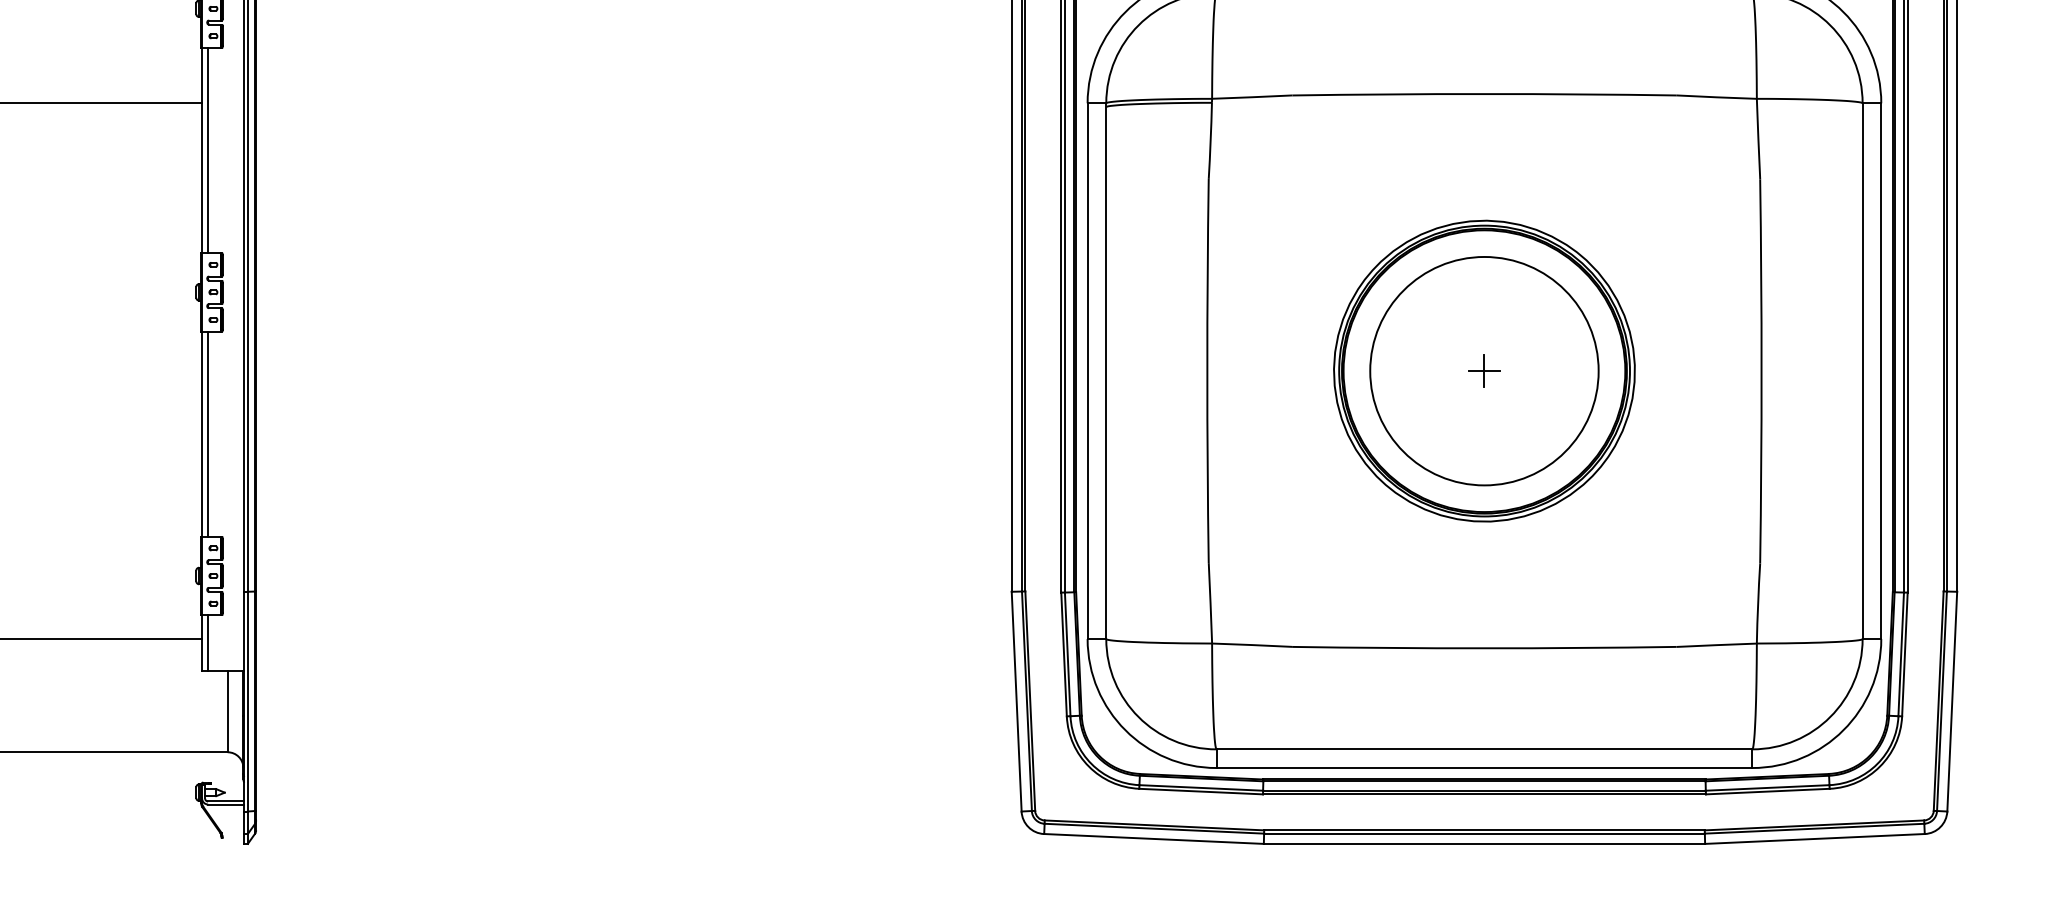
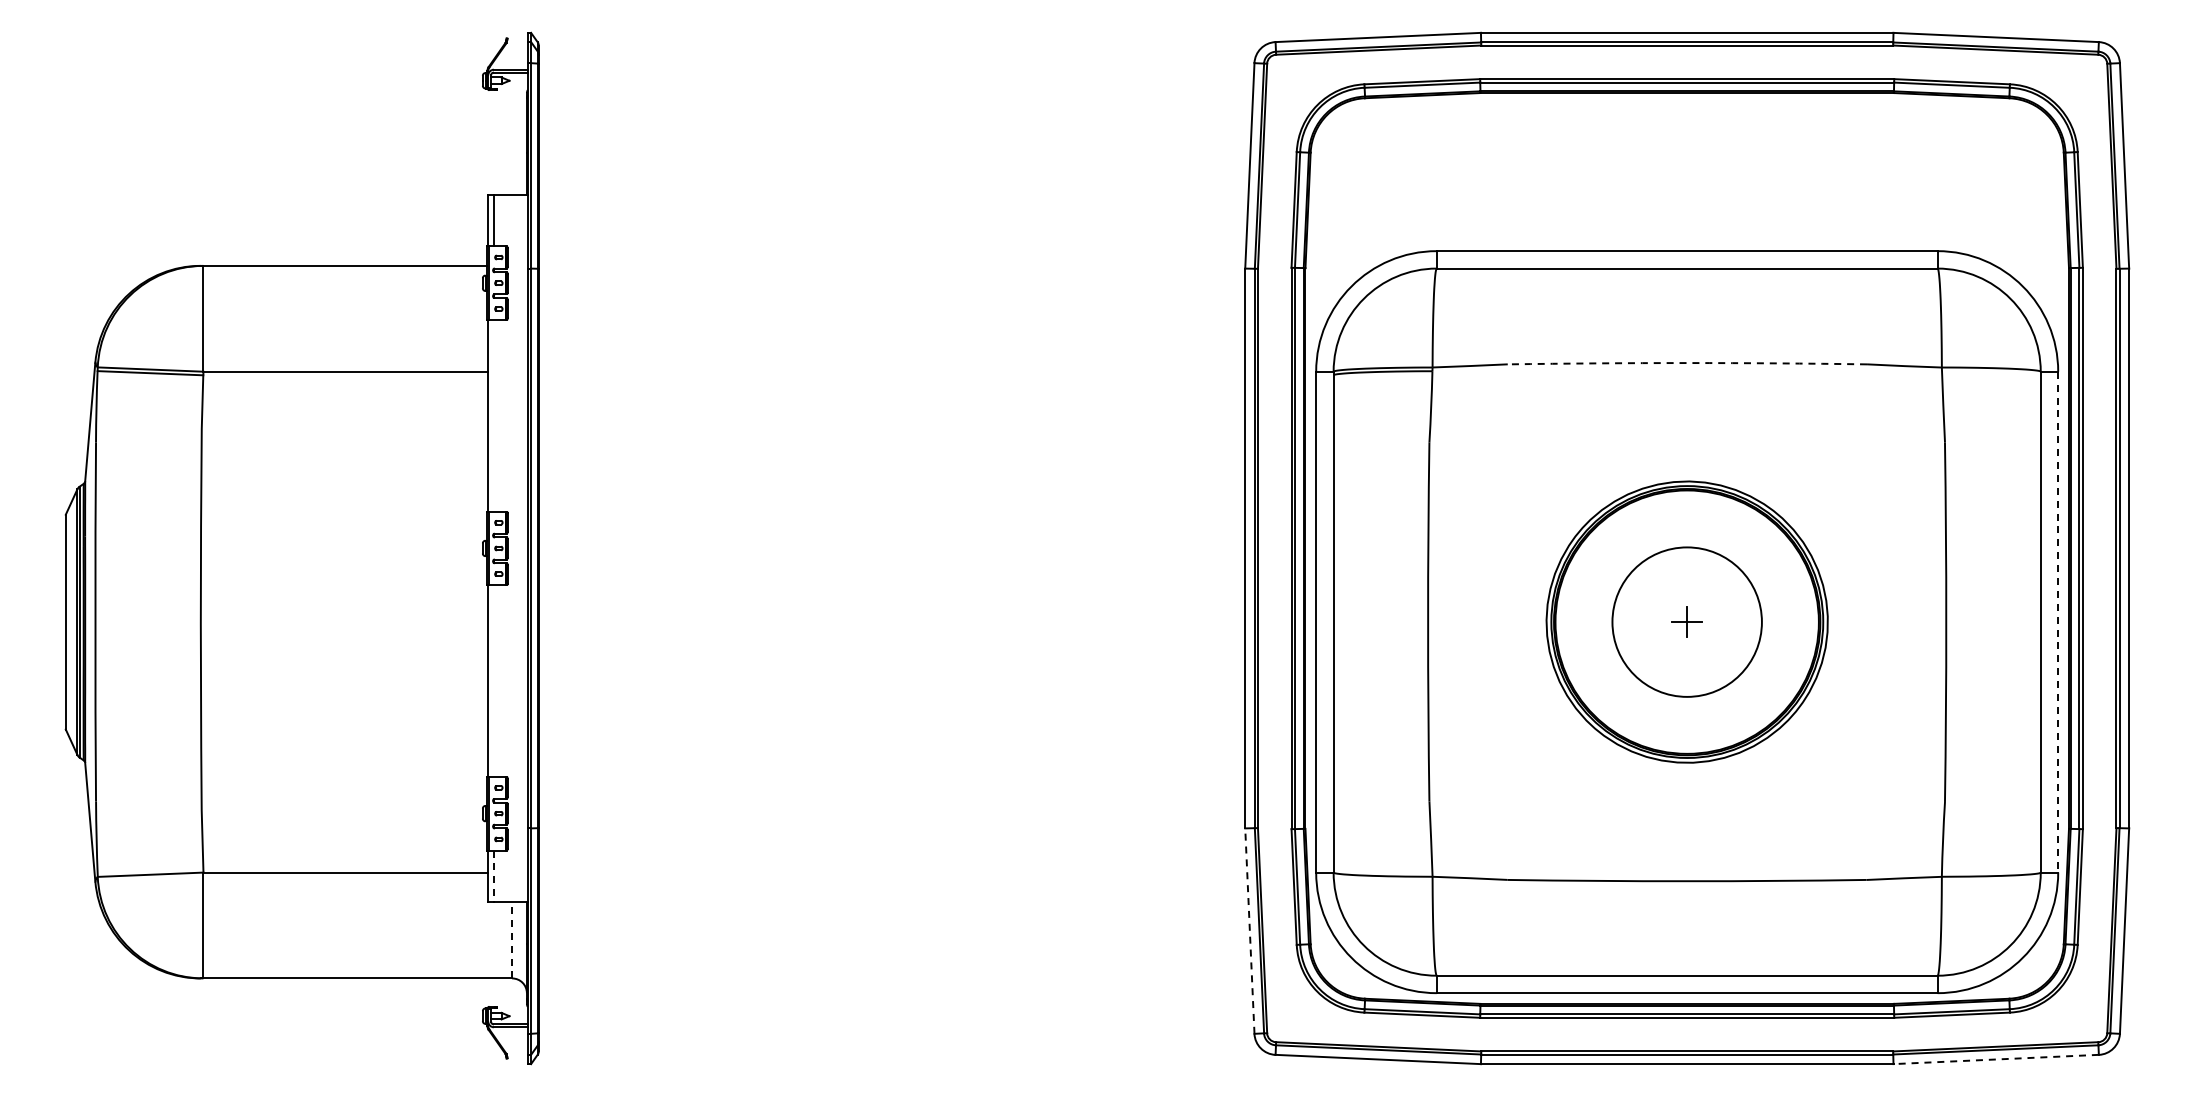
arc: (1484, 94) -> (1687, 363), solid -> dashed
line: (207, 150) -> (493, 415), removed
circle: (1483, 370) -> (1686, 621), size x0.7
line: (1881, 371) -> (2058, 622), solid -> dashed
line: (207, 433) -> (493, 680), removed
line: (207, 643) -> (493, 876), solid -> dashed
line: (1016, 702) -> (1249, 931), solid -> dashed
line: (227, 710) -> (512, 939), solid -> dashed
line: (1815, 838) -> (1996, 1059), solid -> dashed

